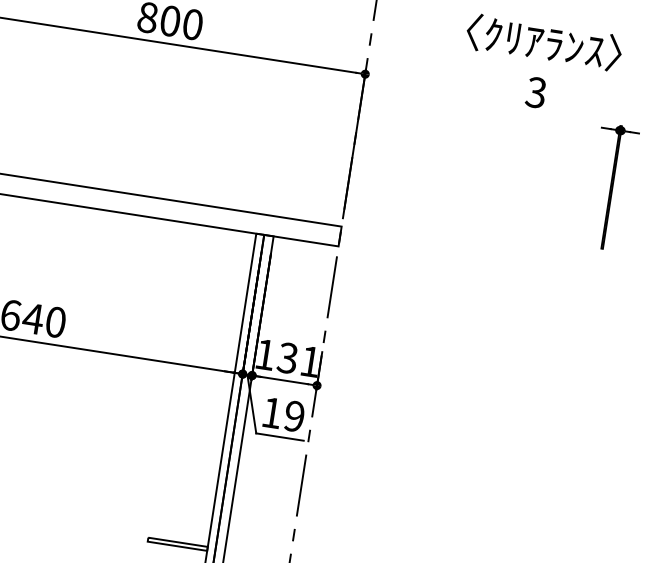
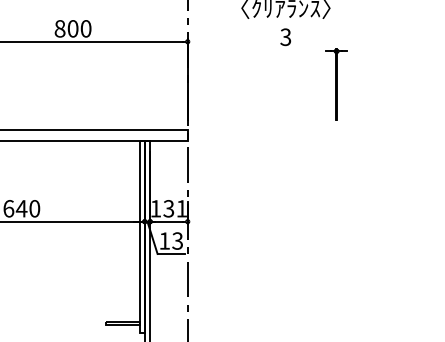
text: (294, 415) -> (177, 240), 19 -> 13

